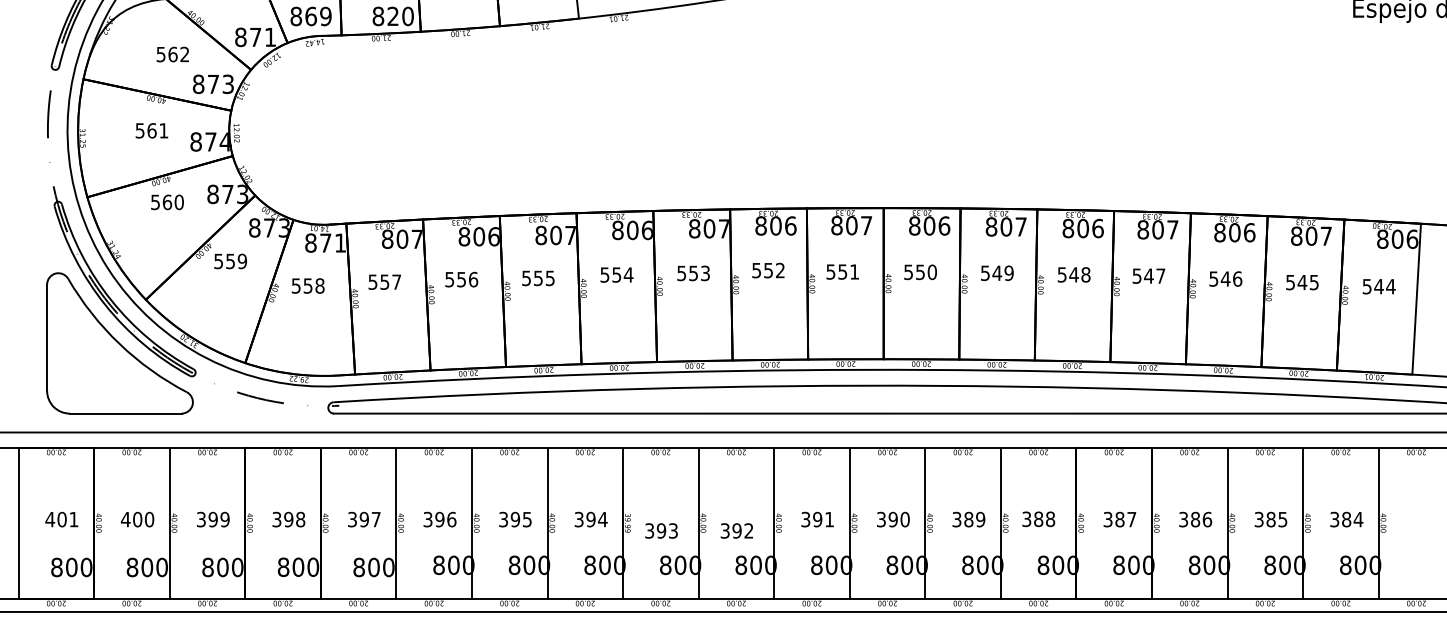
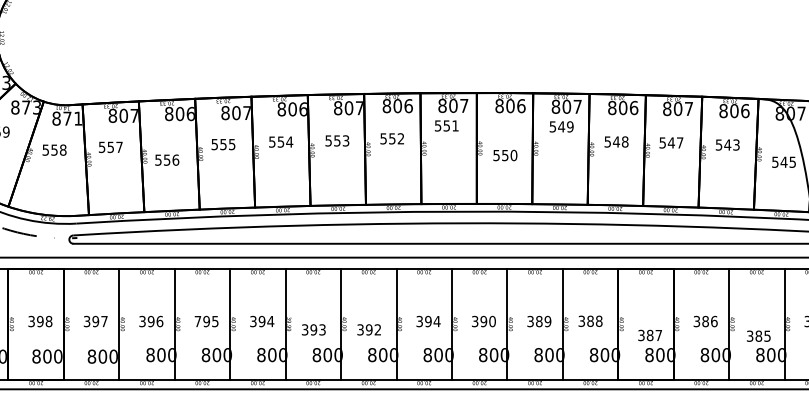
text: (842, 271) -> (446, 125), moved
text: (920, 272) -> (505, 155), moved
text: (997, 273) -> (561, 127), moved
text: (1237, 278) -> (736, 144), 546 -> 543
text: (461, 279) -> (167, 160), moved
text: (1302, 282) -> (784, 162), moved
text: (503, 519) -> (197, 321), 395 -> 795
text: (829, 519) -> (437, 321), 391 -> 394
text: (1119, 519) -> (649, 335), moved
text: (1270, 519) -> (758, 336), moved

